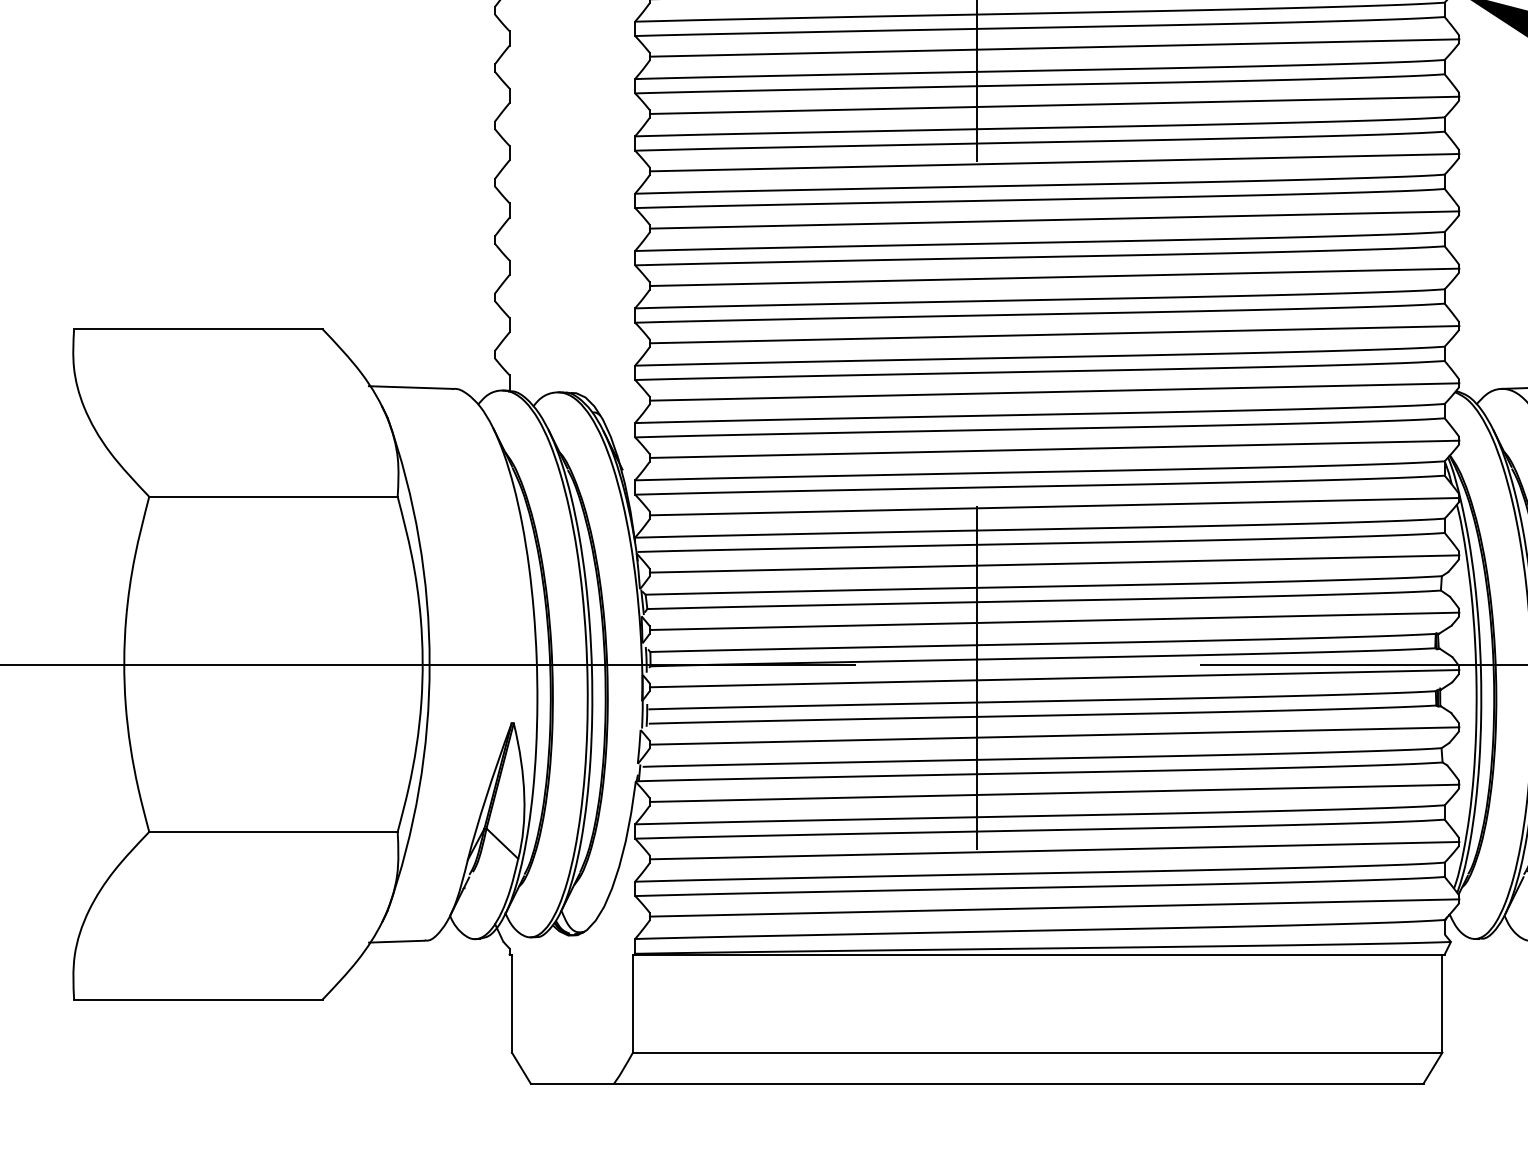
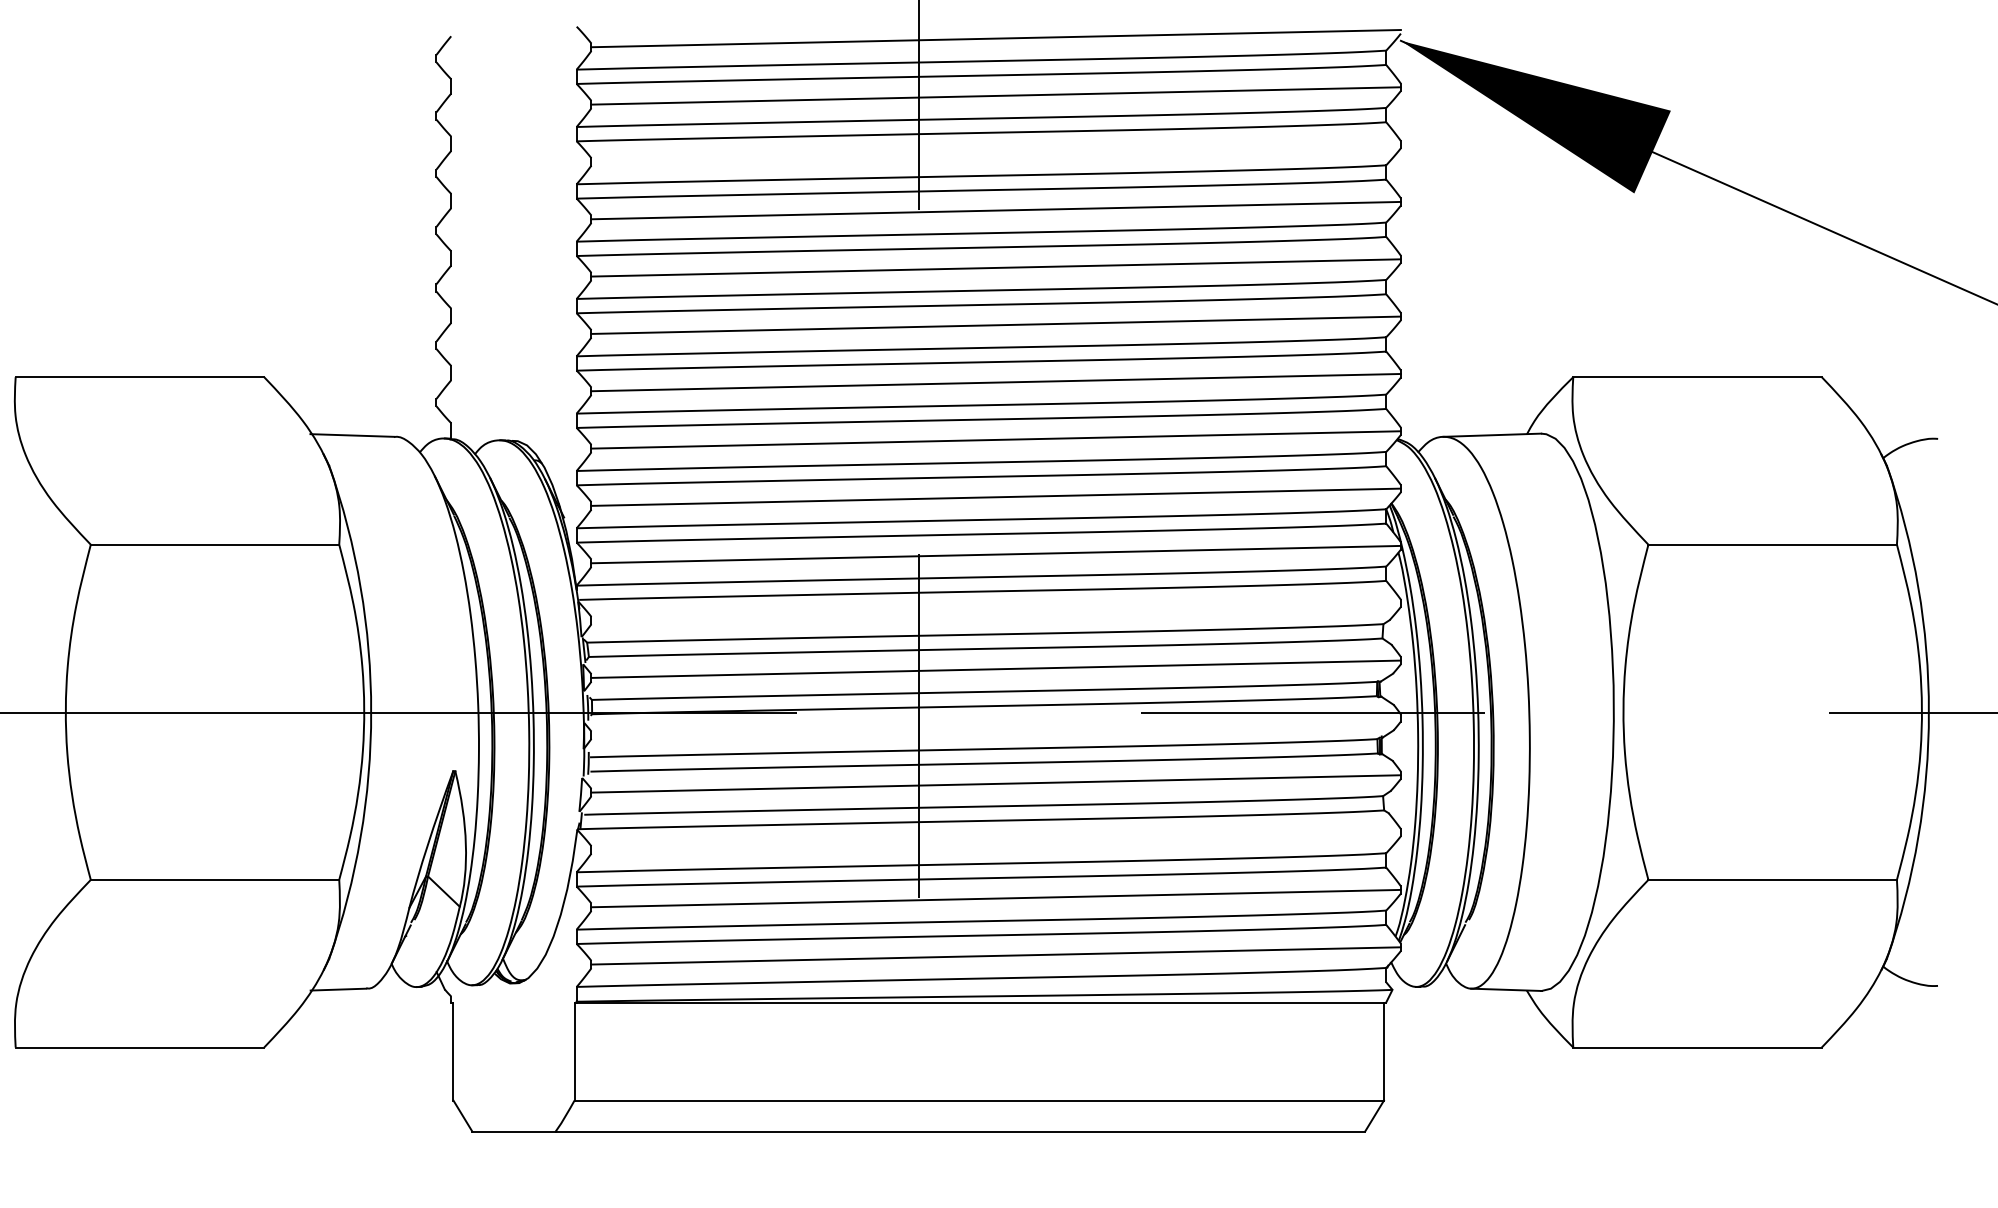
line: (1053, 104) -> (995, 152), removed
line: (1053, 563) -> (995, 611), removed
line: (1053, 678) -> (995, 726), removed
line: (1053, 792) -> (995, 840), removed

